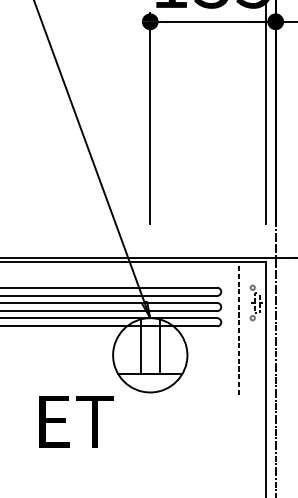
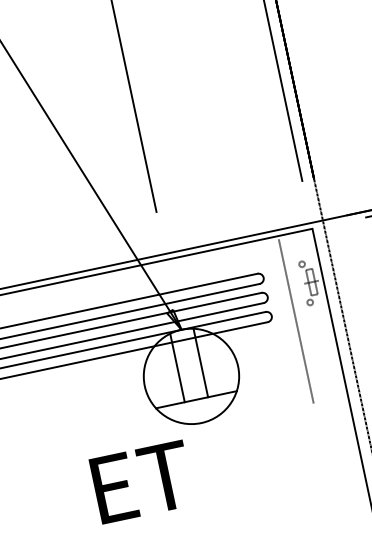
text: (76, 421) -> (141, 481), moved

